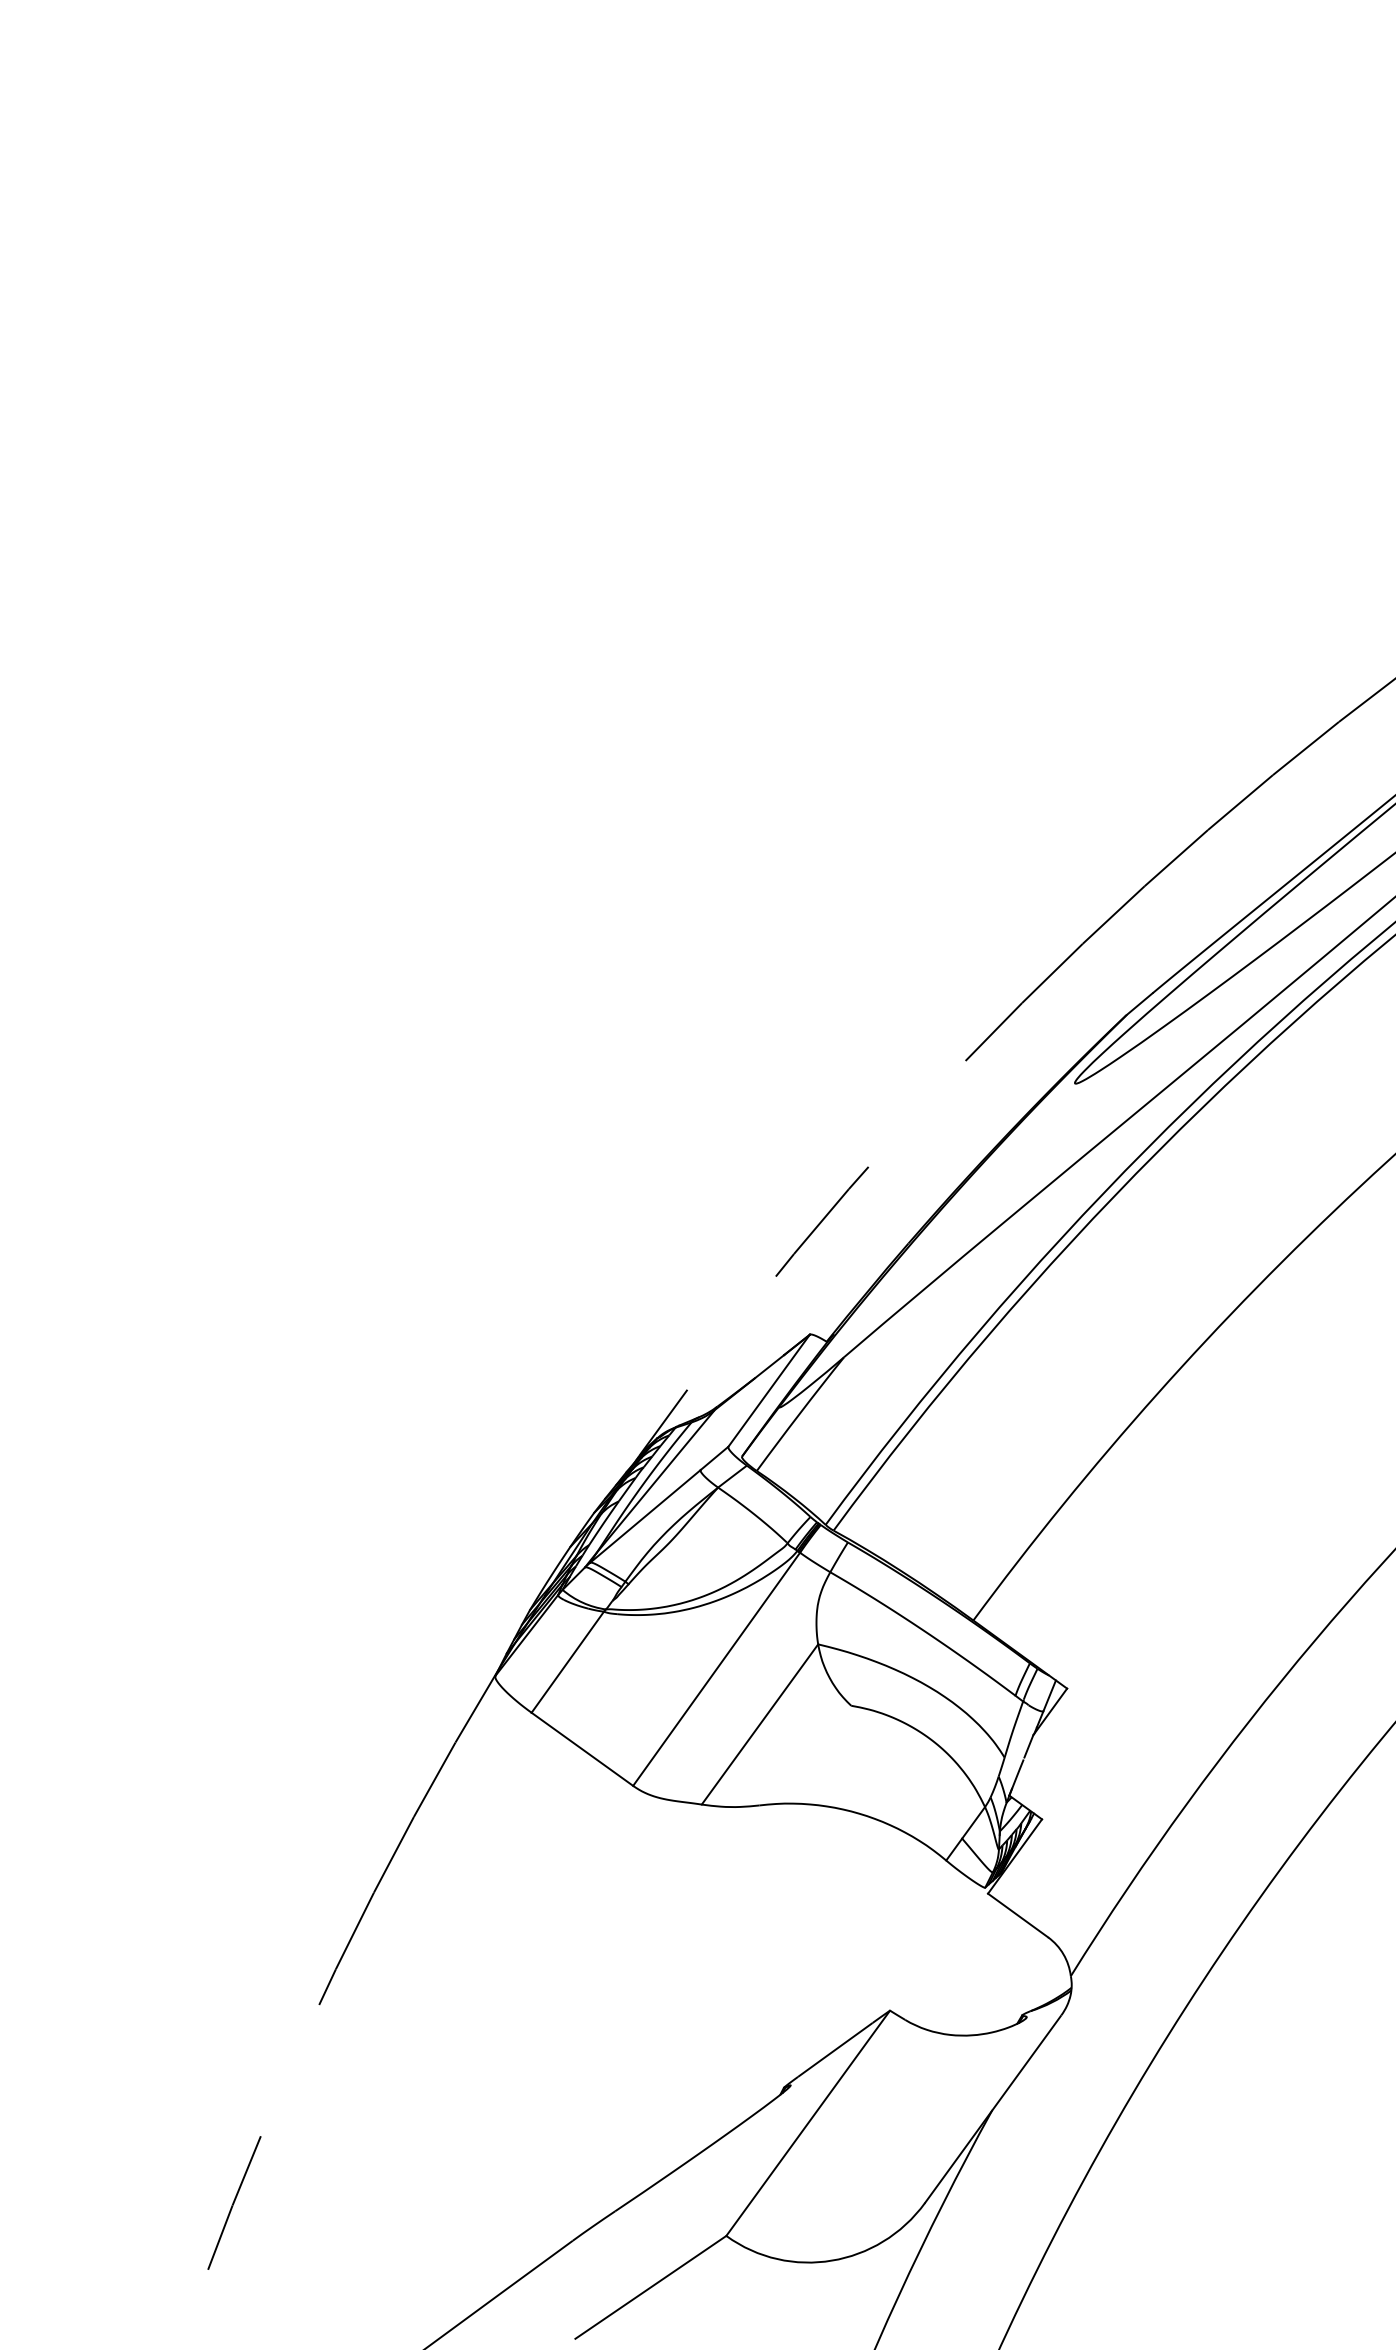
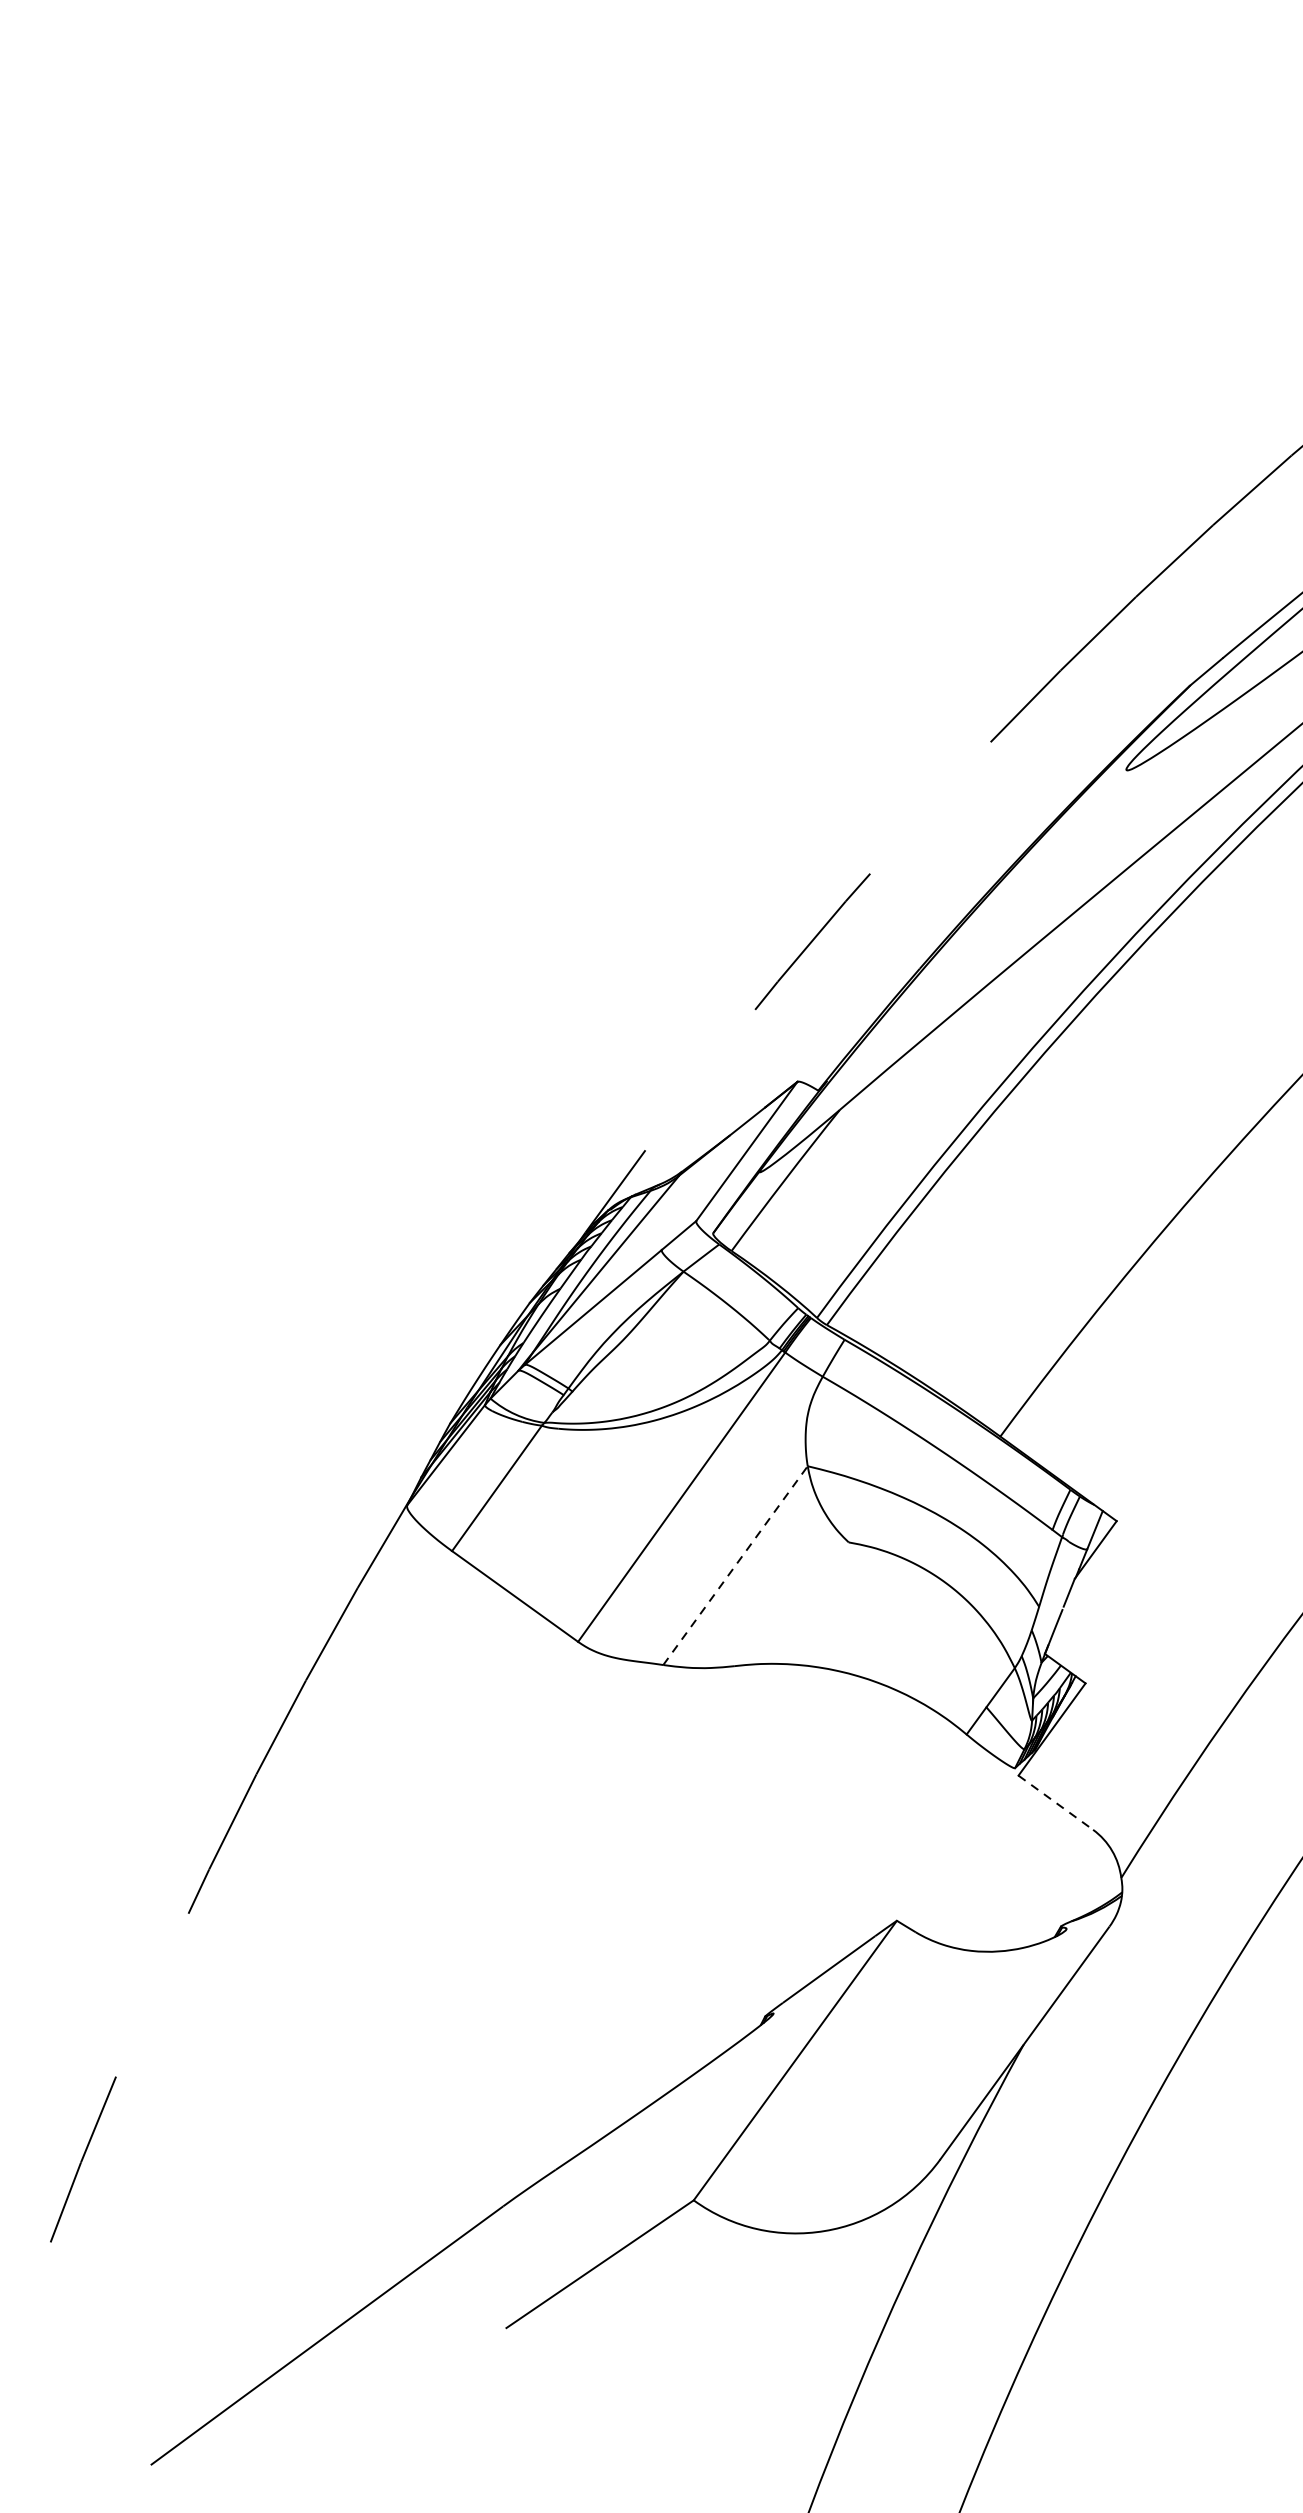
line: (760, 1724) -> (736, 1565), solid -> dashed
line: (1018, 1915) -> (1056, 1802), solid -> dashed

